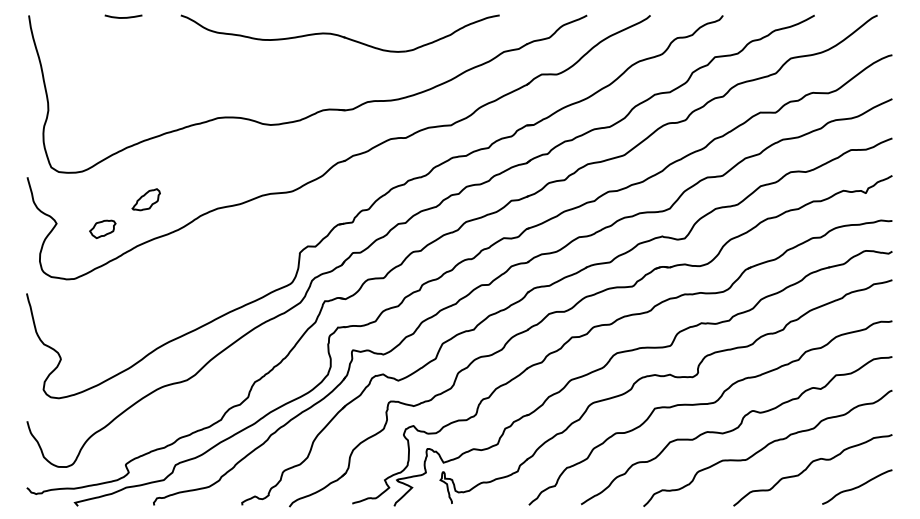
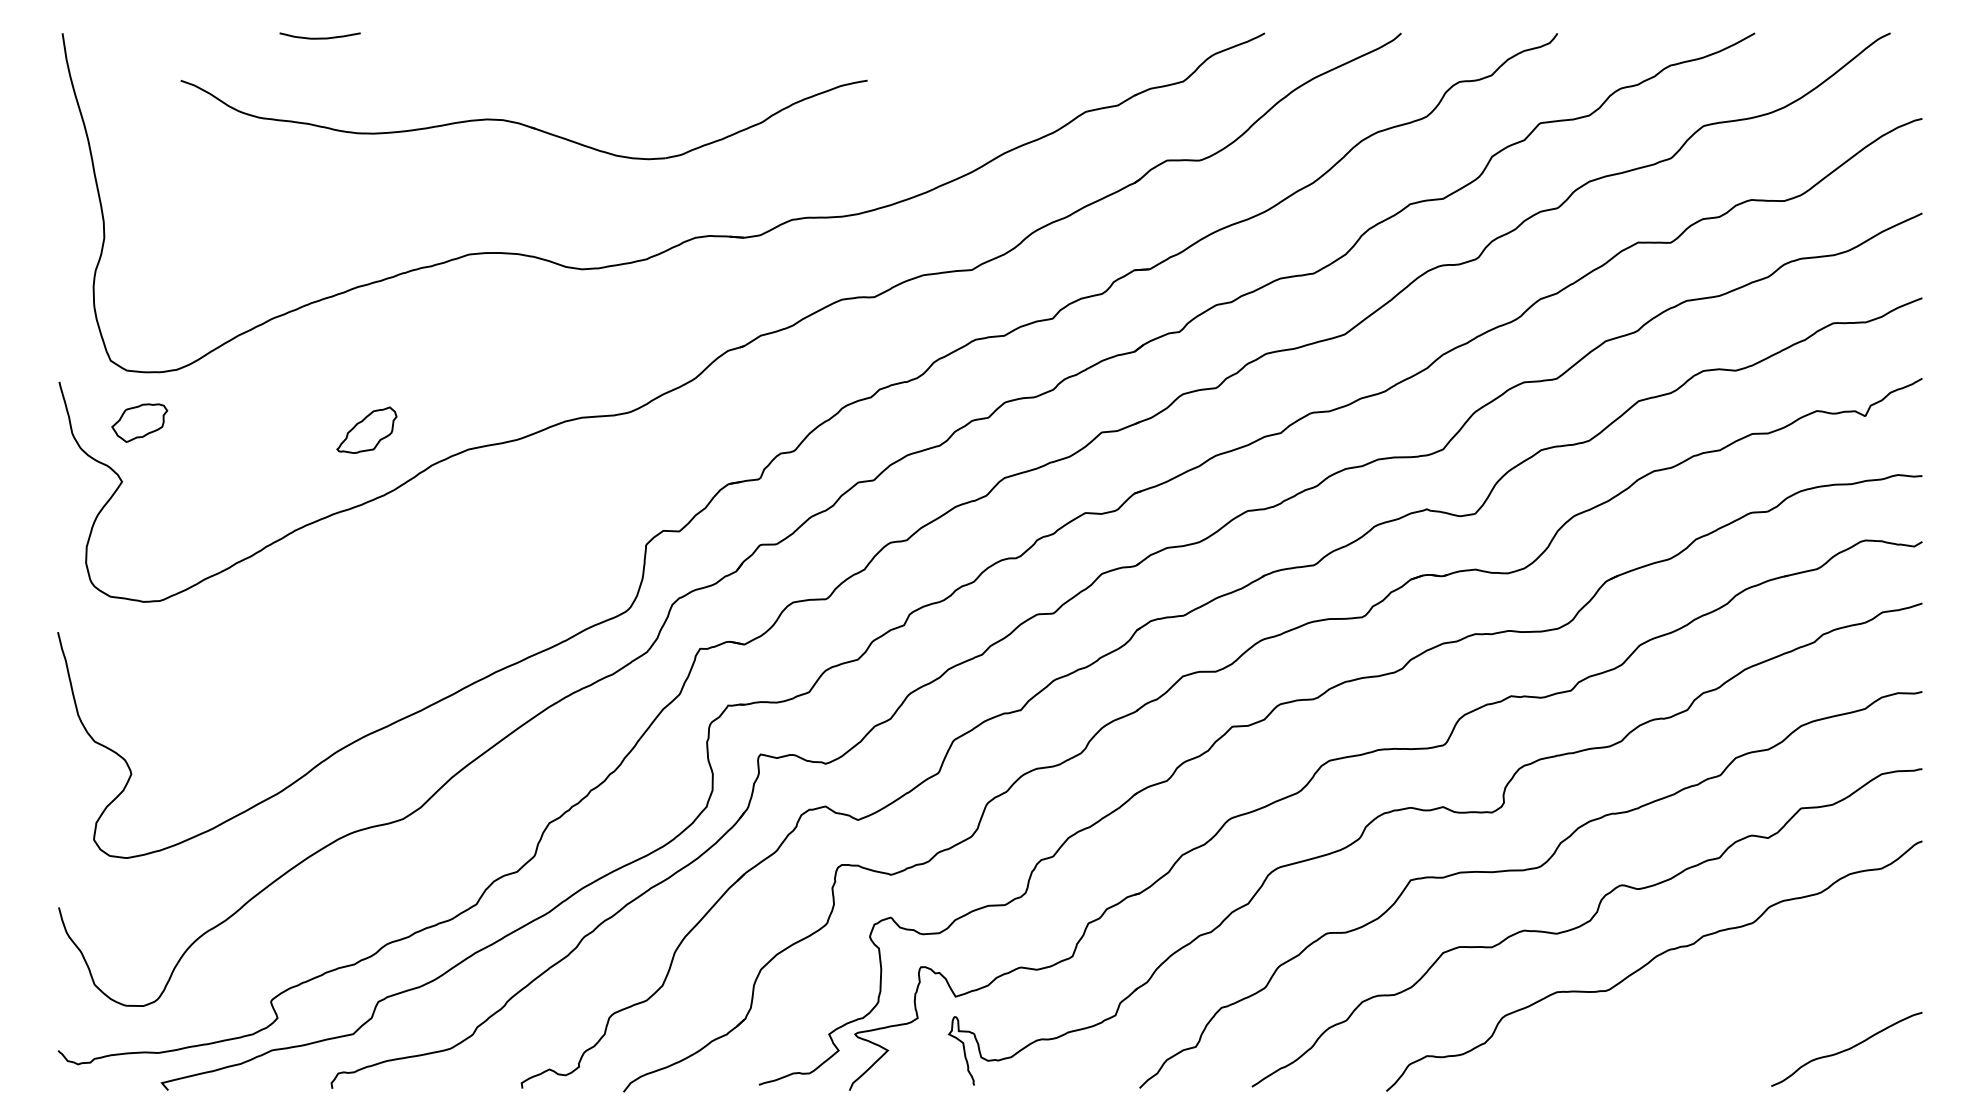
curve: (123, 17) -> (319, 37), moved
part: (339, 33) -> (522, 119), moved
part: (145, 199) -> (365, 429), moved
part: (102, 228) -> (139, 421), moved
curve: (809, 466) -> (1743, 1004), removed

